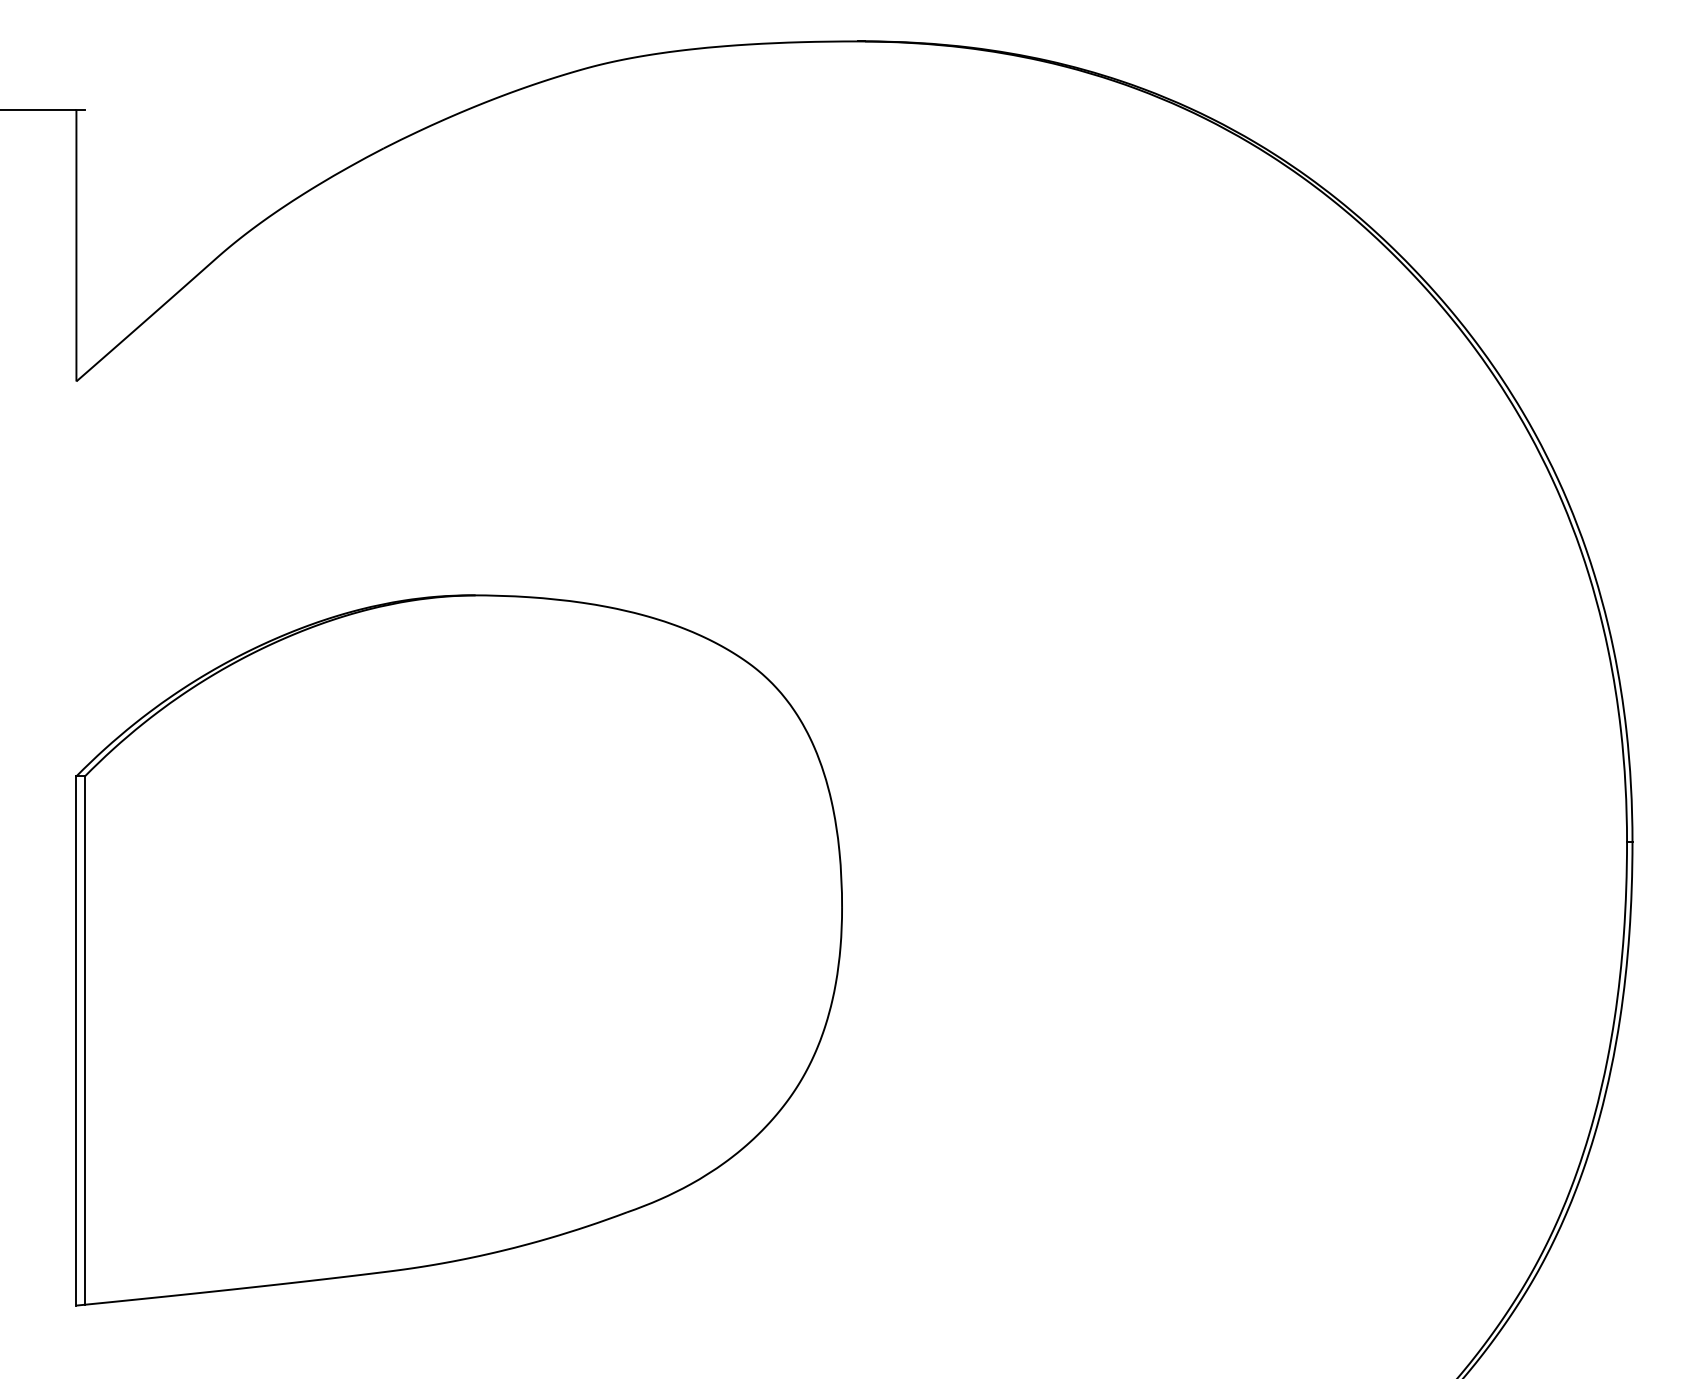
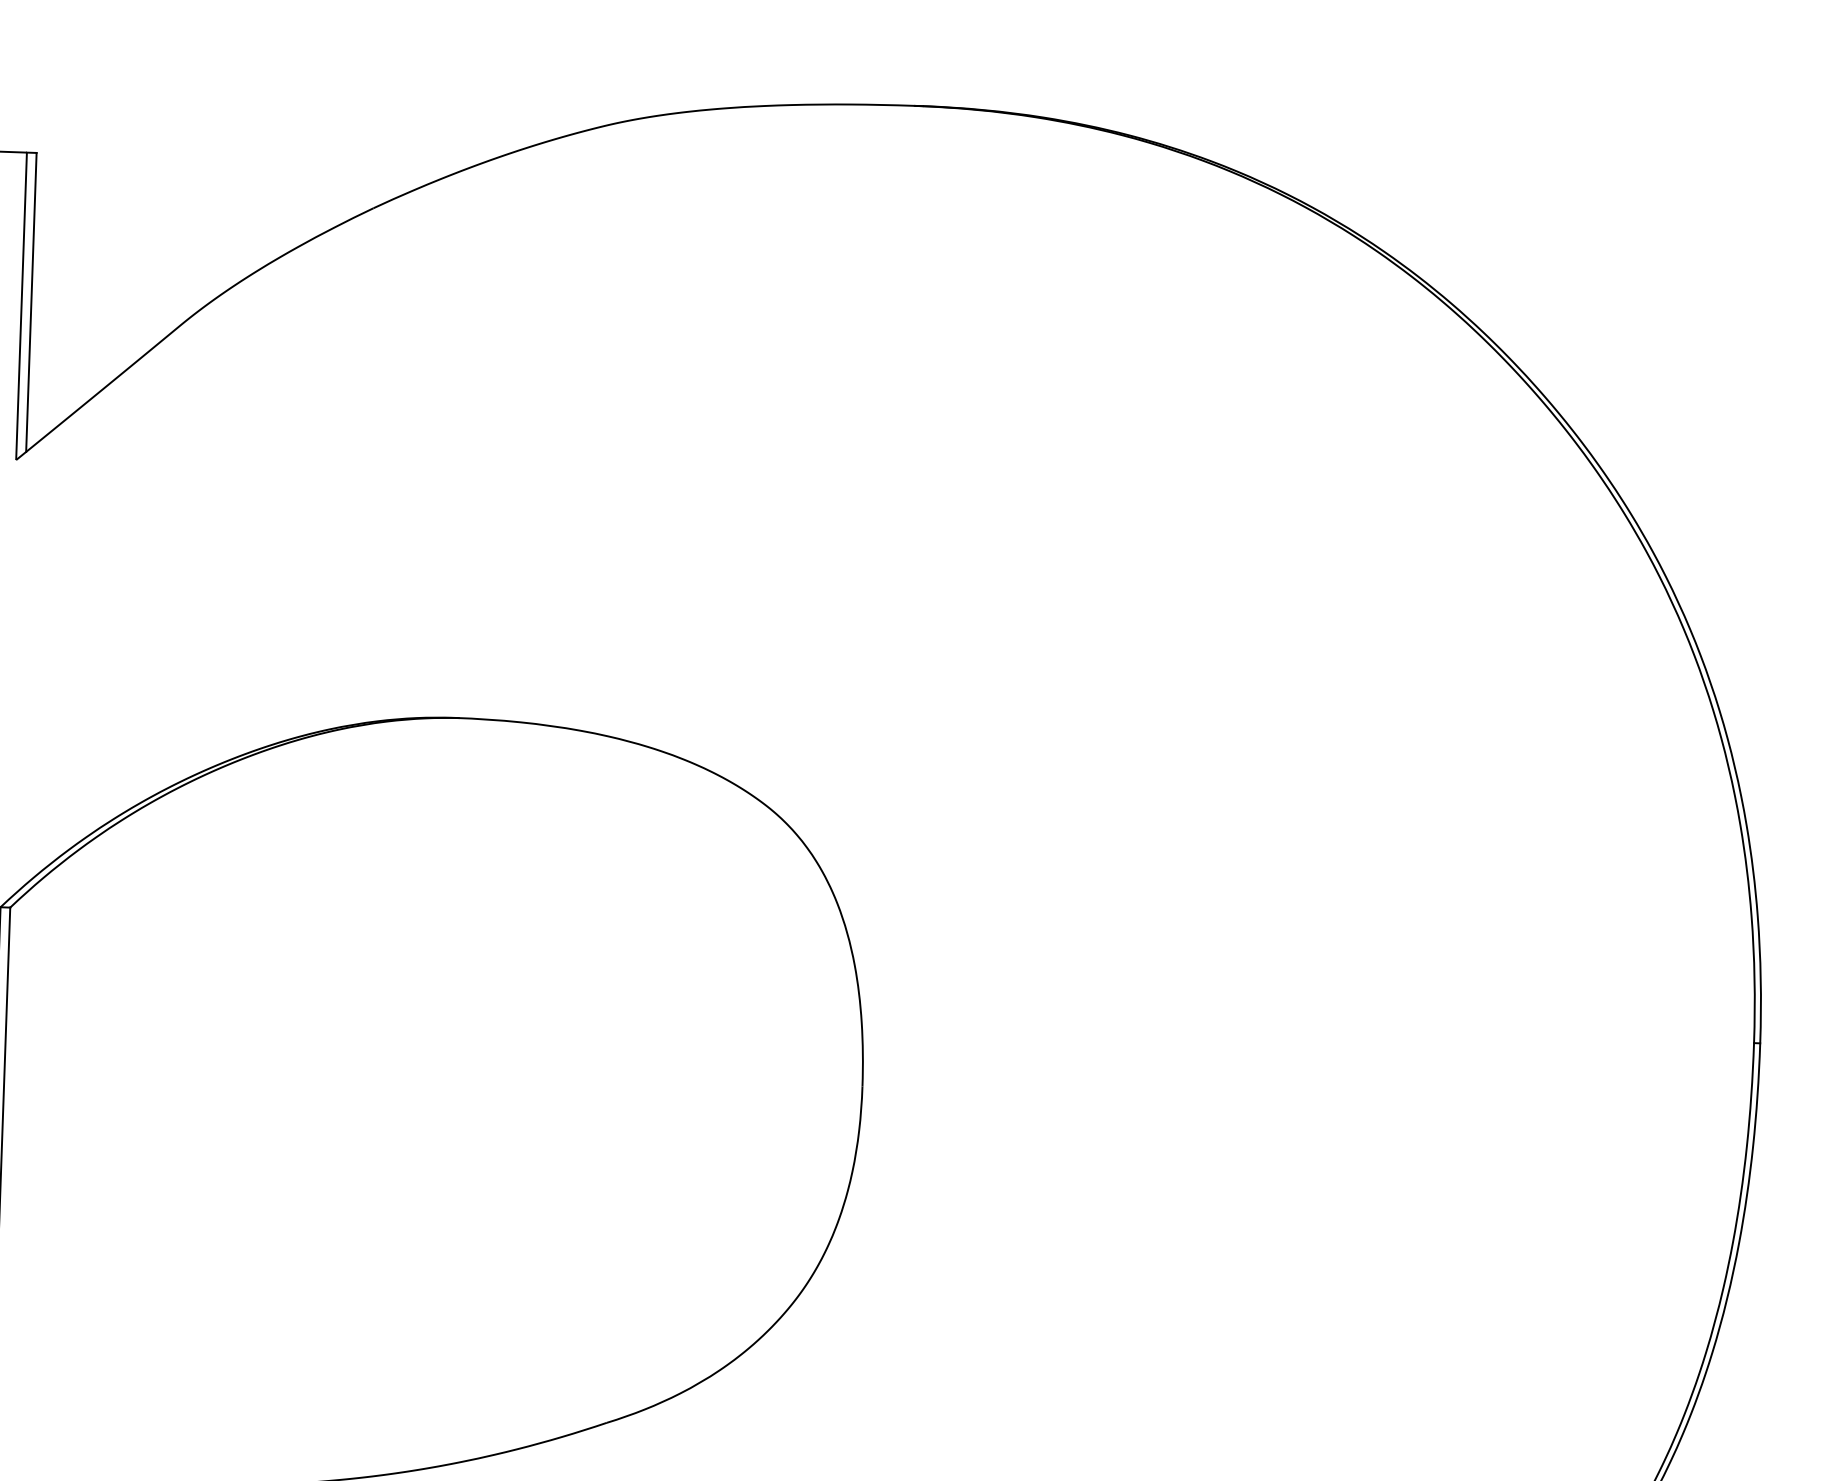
line: (84, 241) -> (30, 301), added

